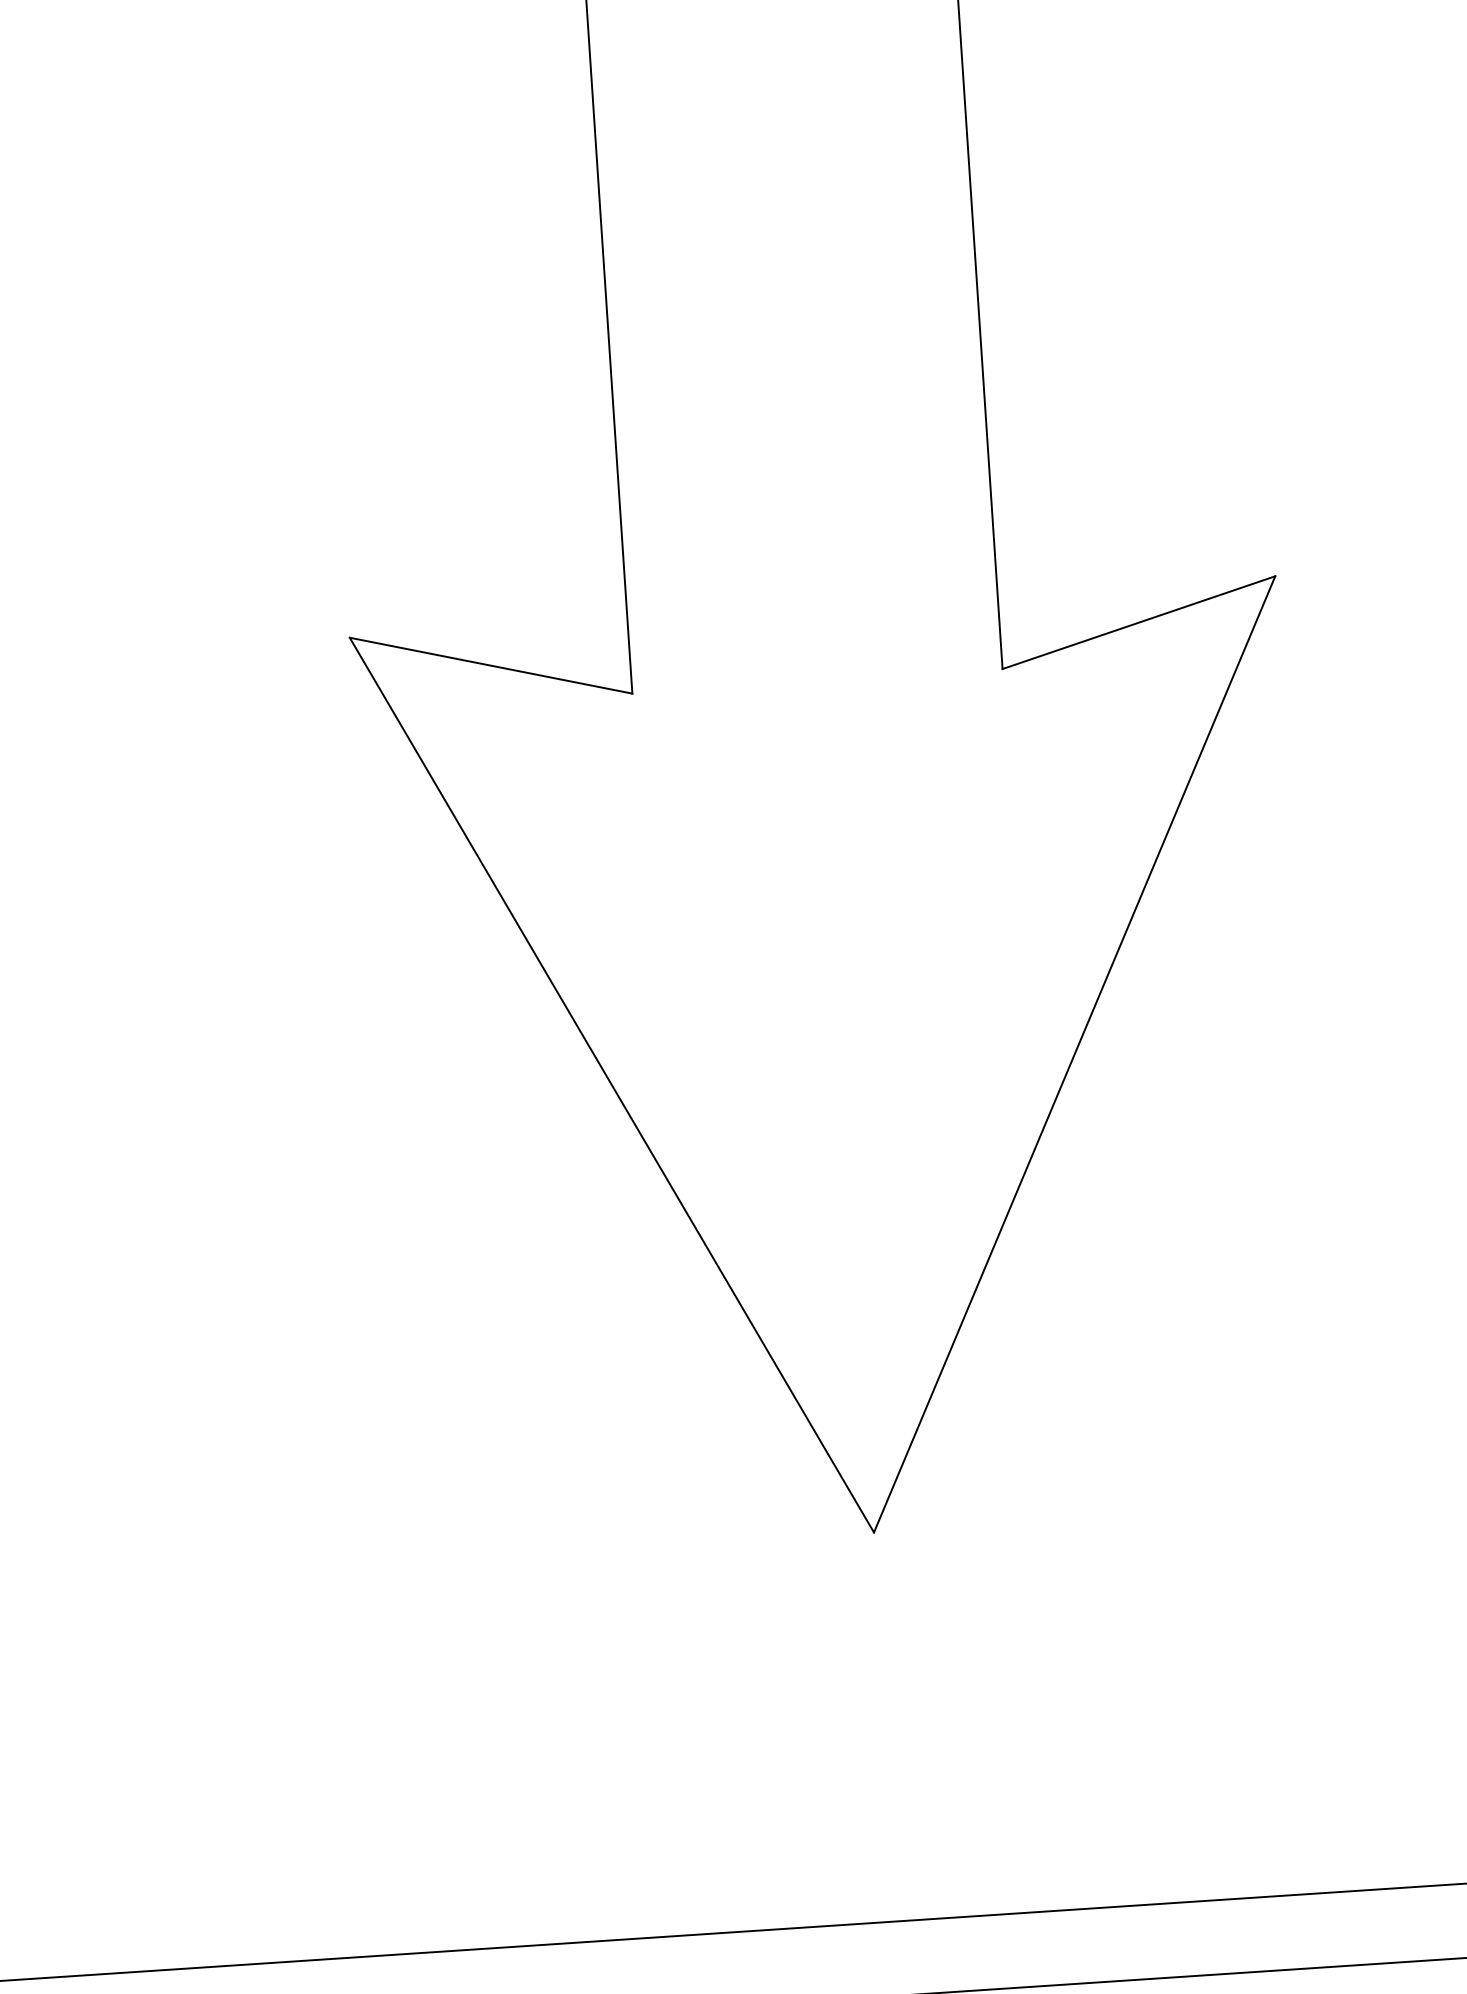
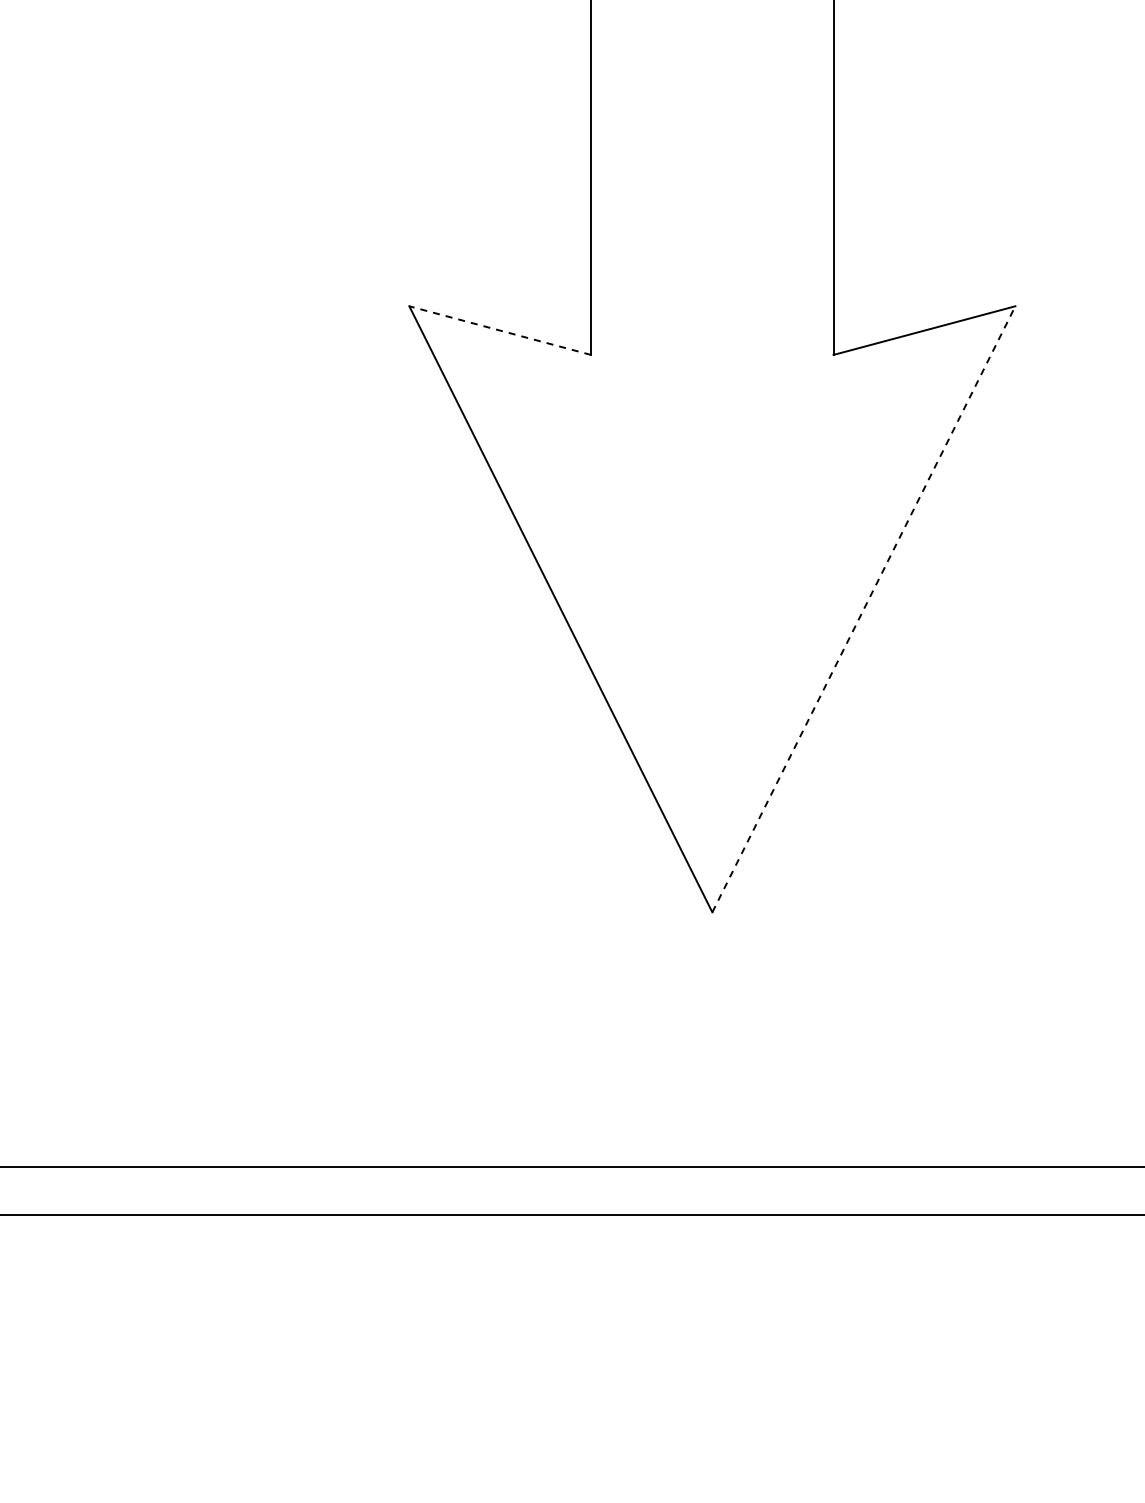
line: (489, 665) -> (499, 330), solid -> dashed
line: (1074, 1054) -> (863, 609), solid -> dashed

